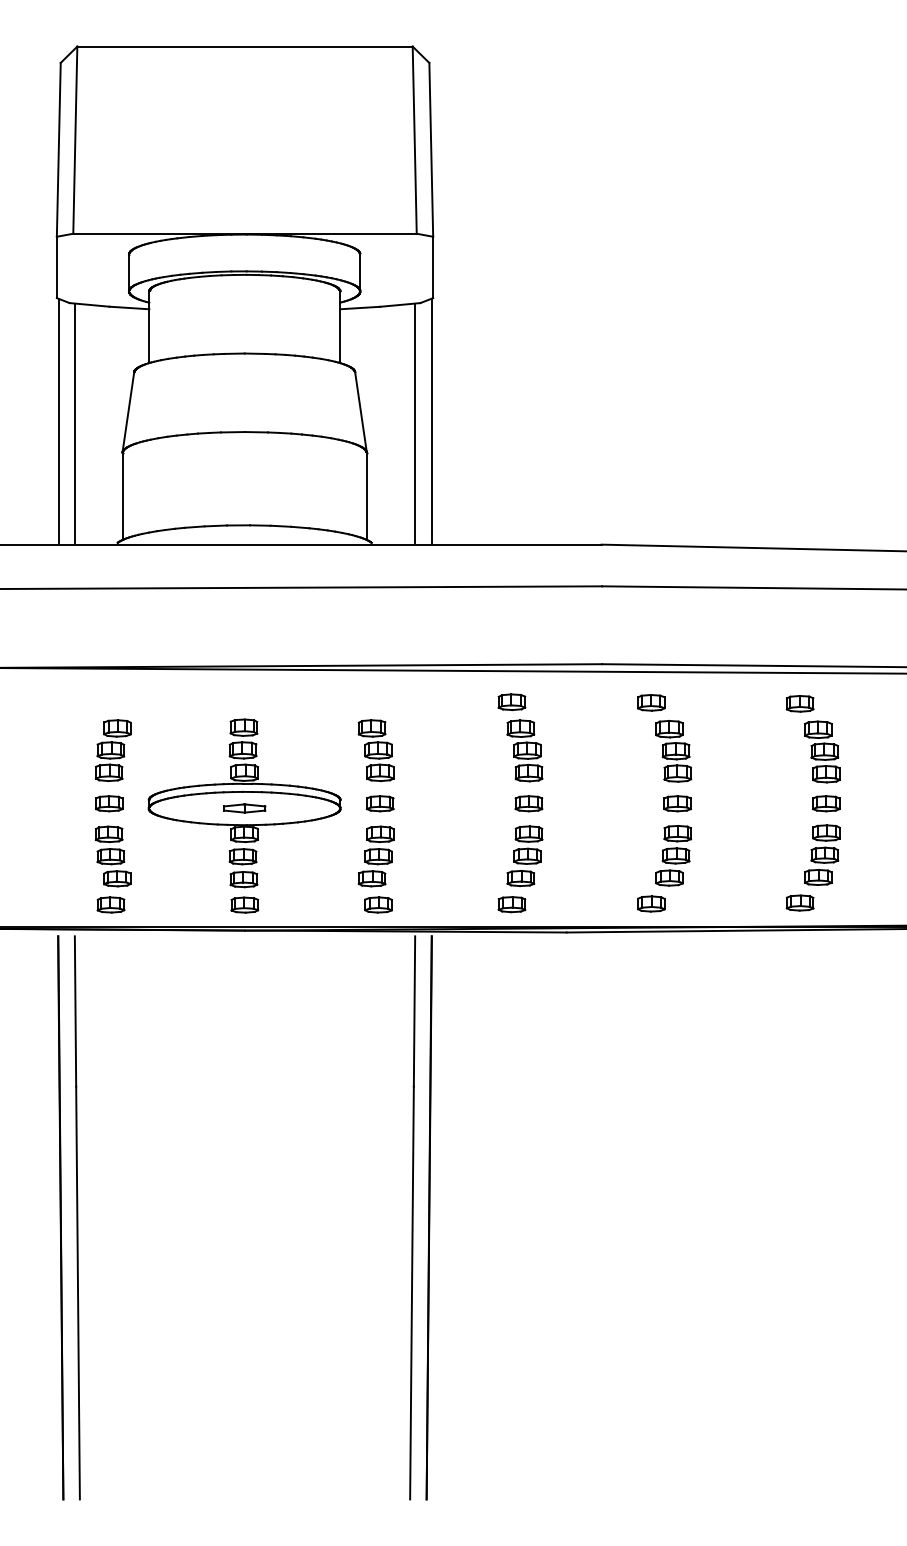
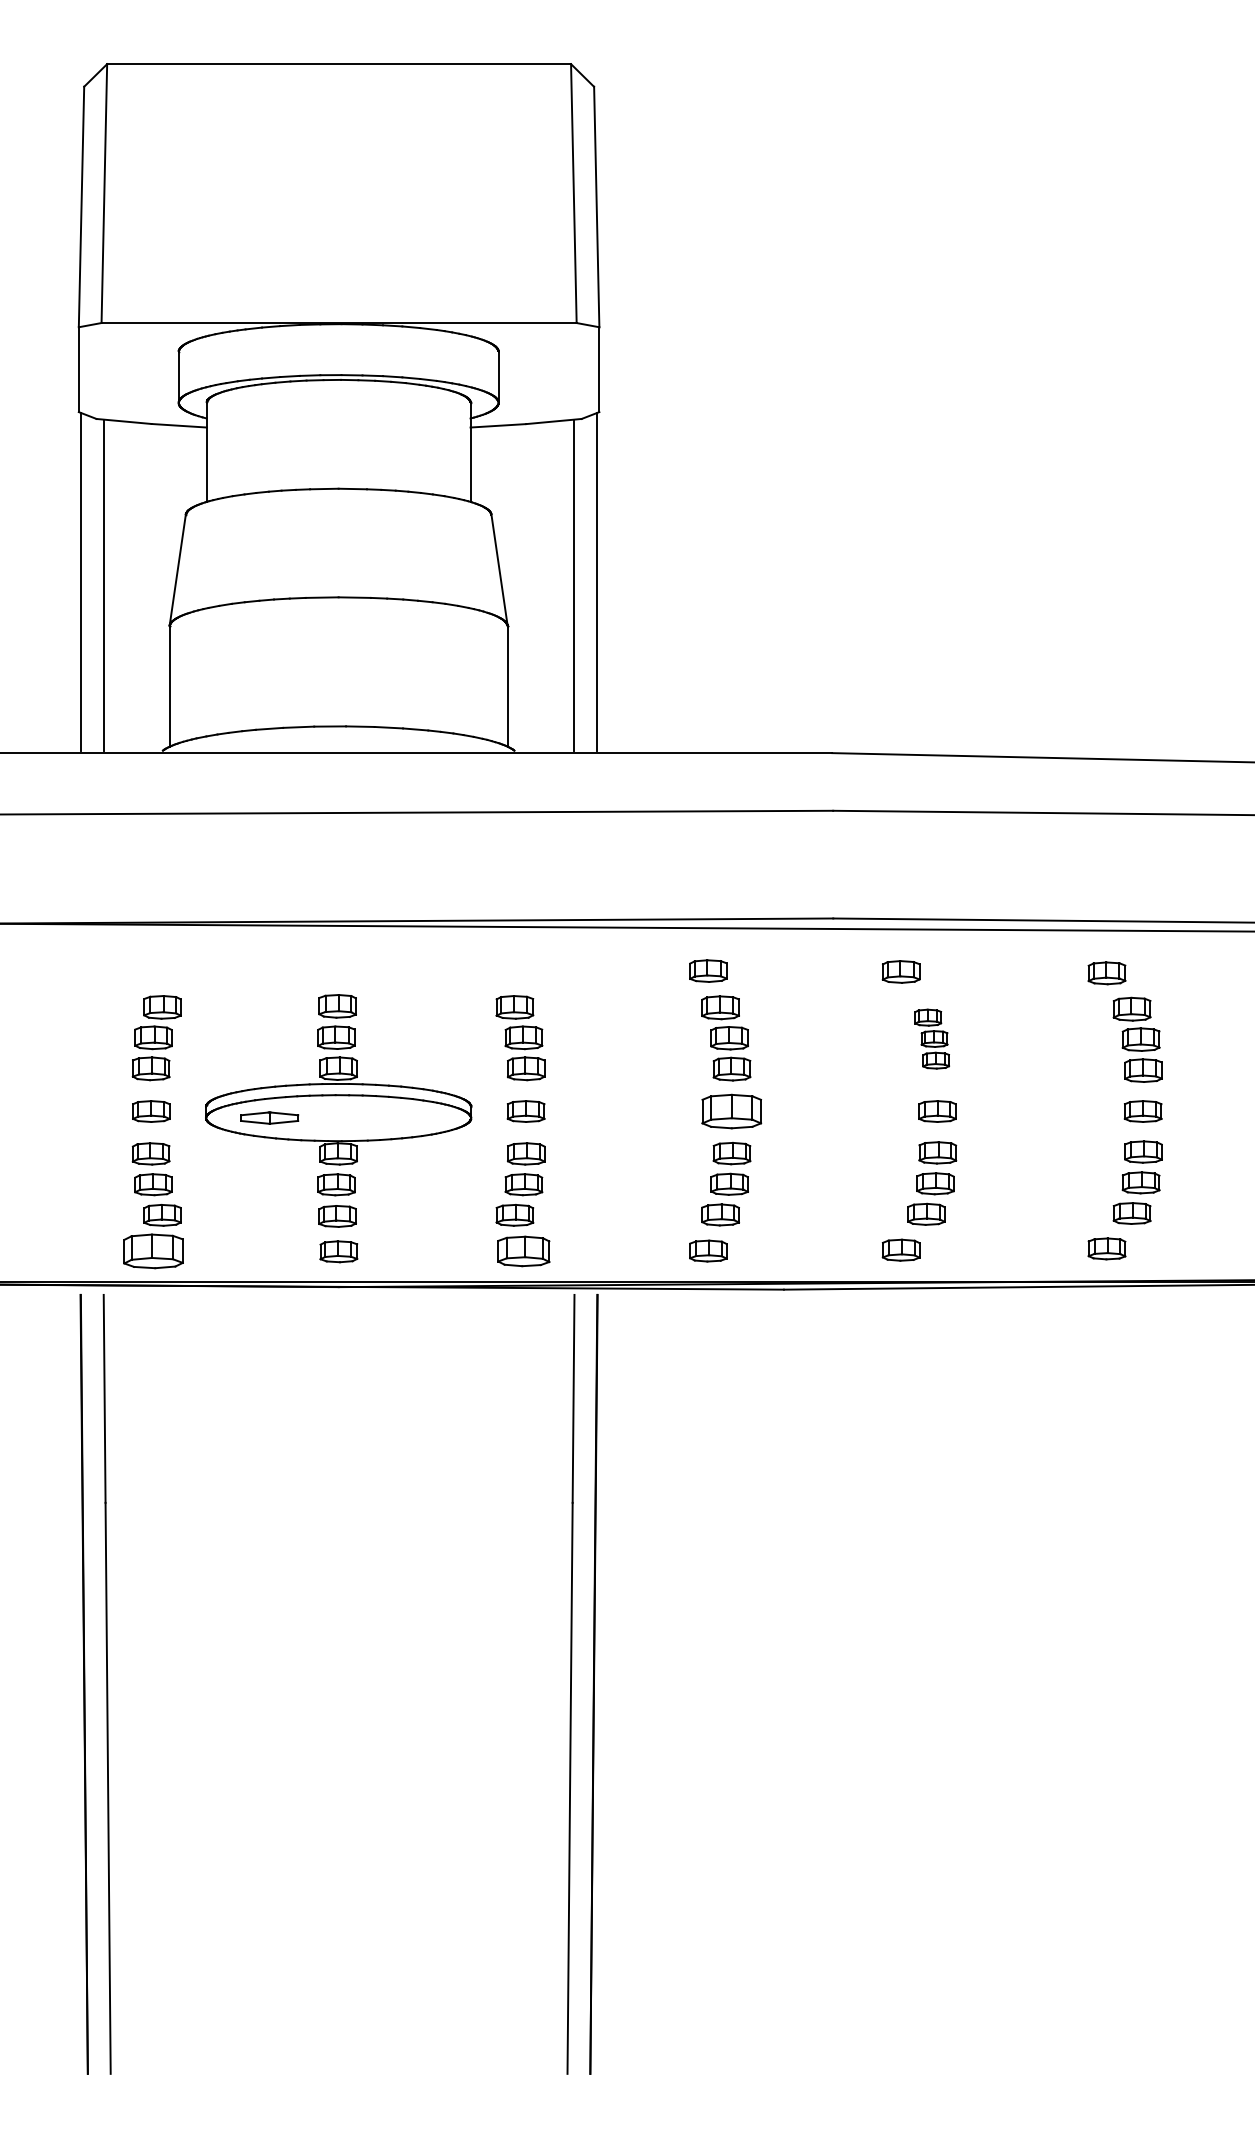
part: (673, 751) -> (932, 1039), size x0.7
part: (528, 803) -> (731, 1111), size x1.6
part: (244, 808) -> (269, 1117), moved
part: (110, 904) -> (153, 1251), size x1.6
part: (378, 904) -> (523, 1251), size x1.4

